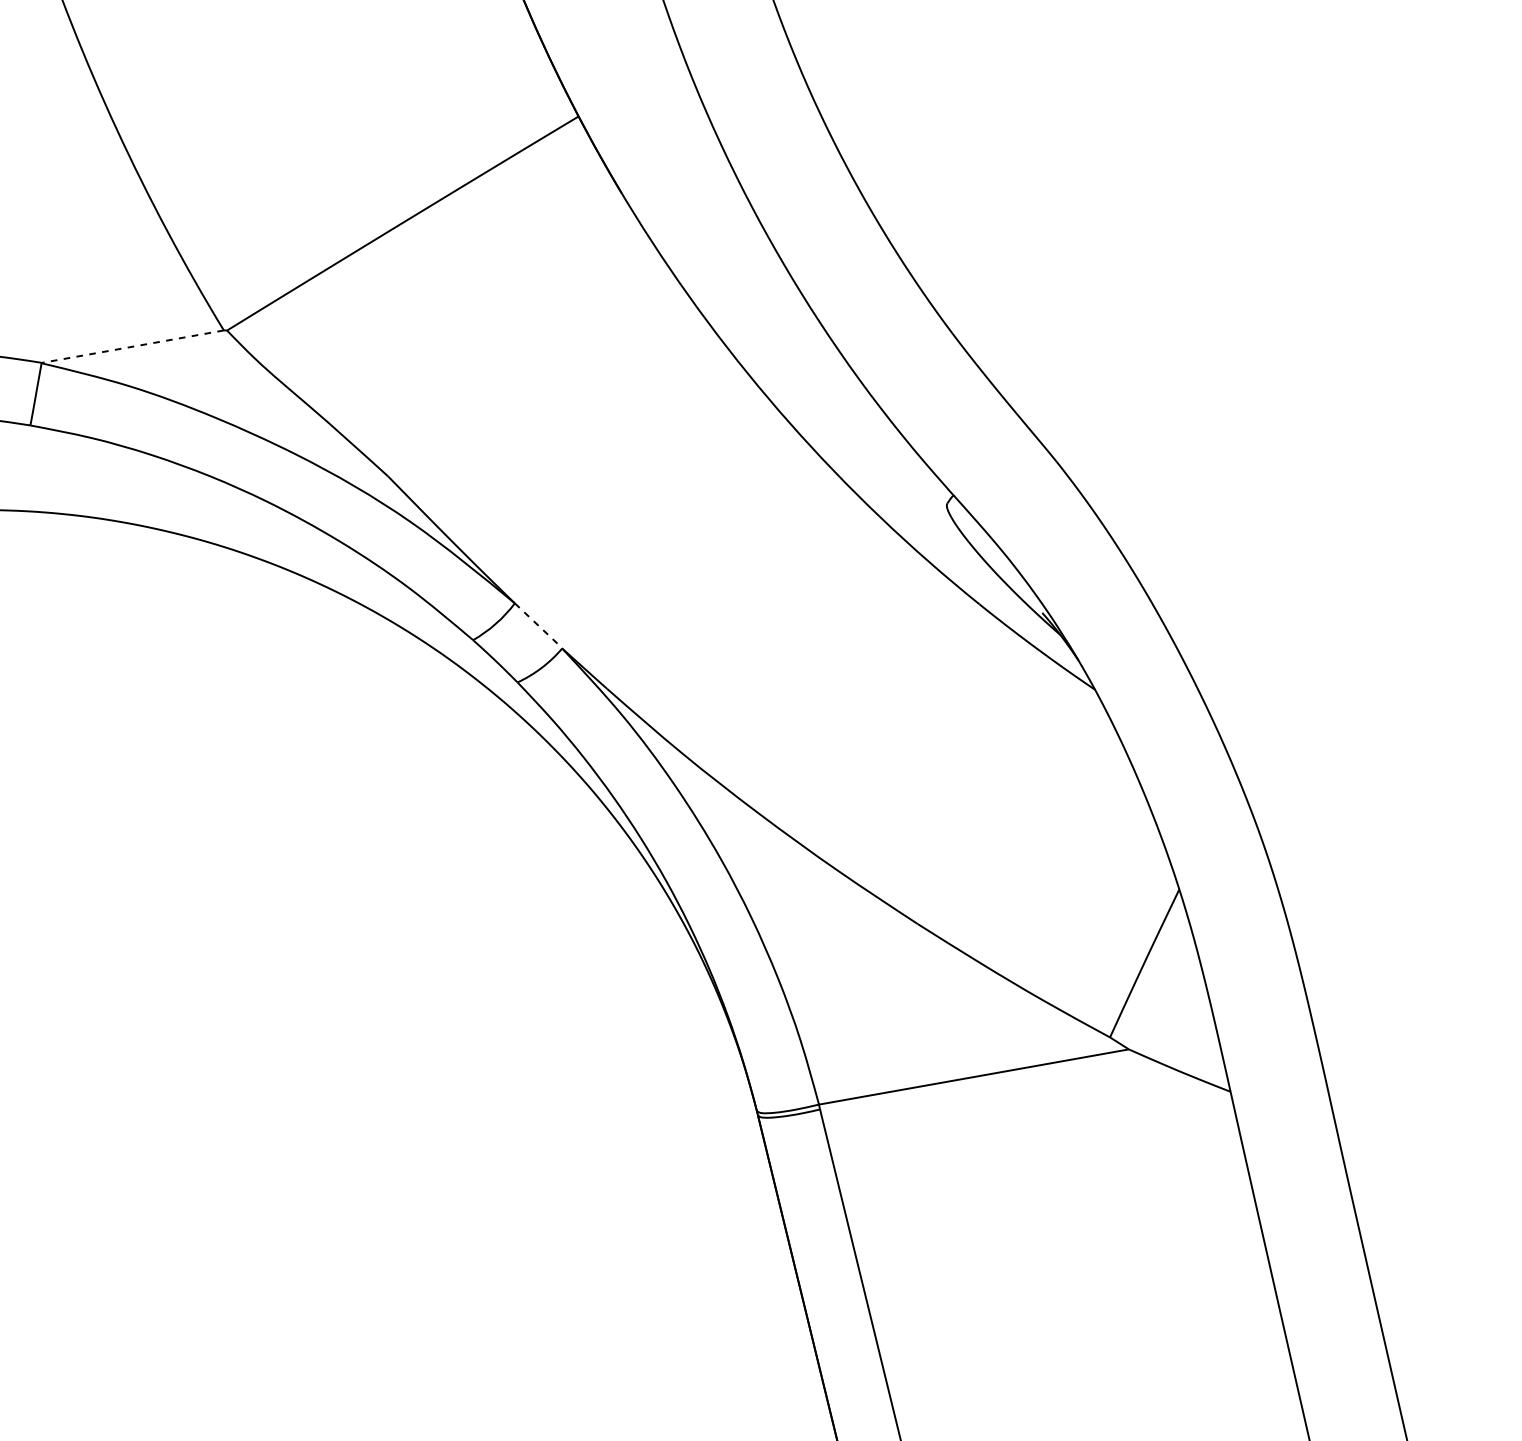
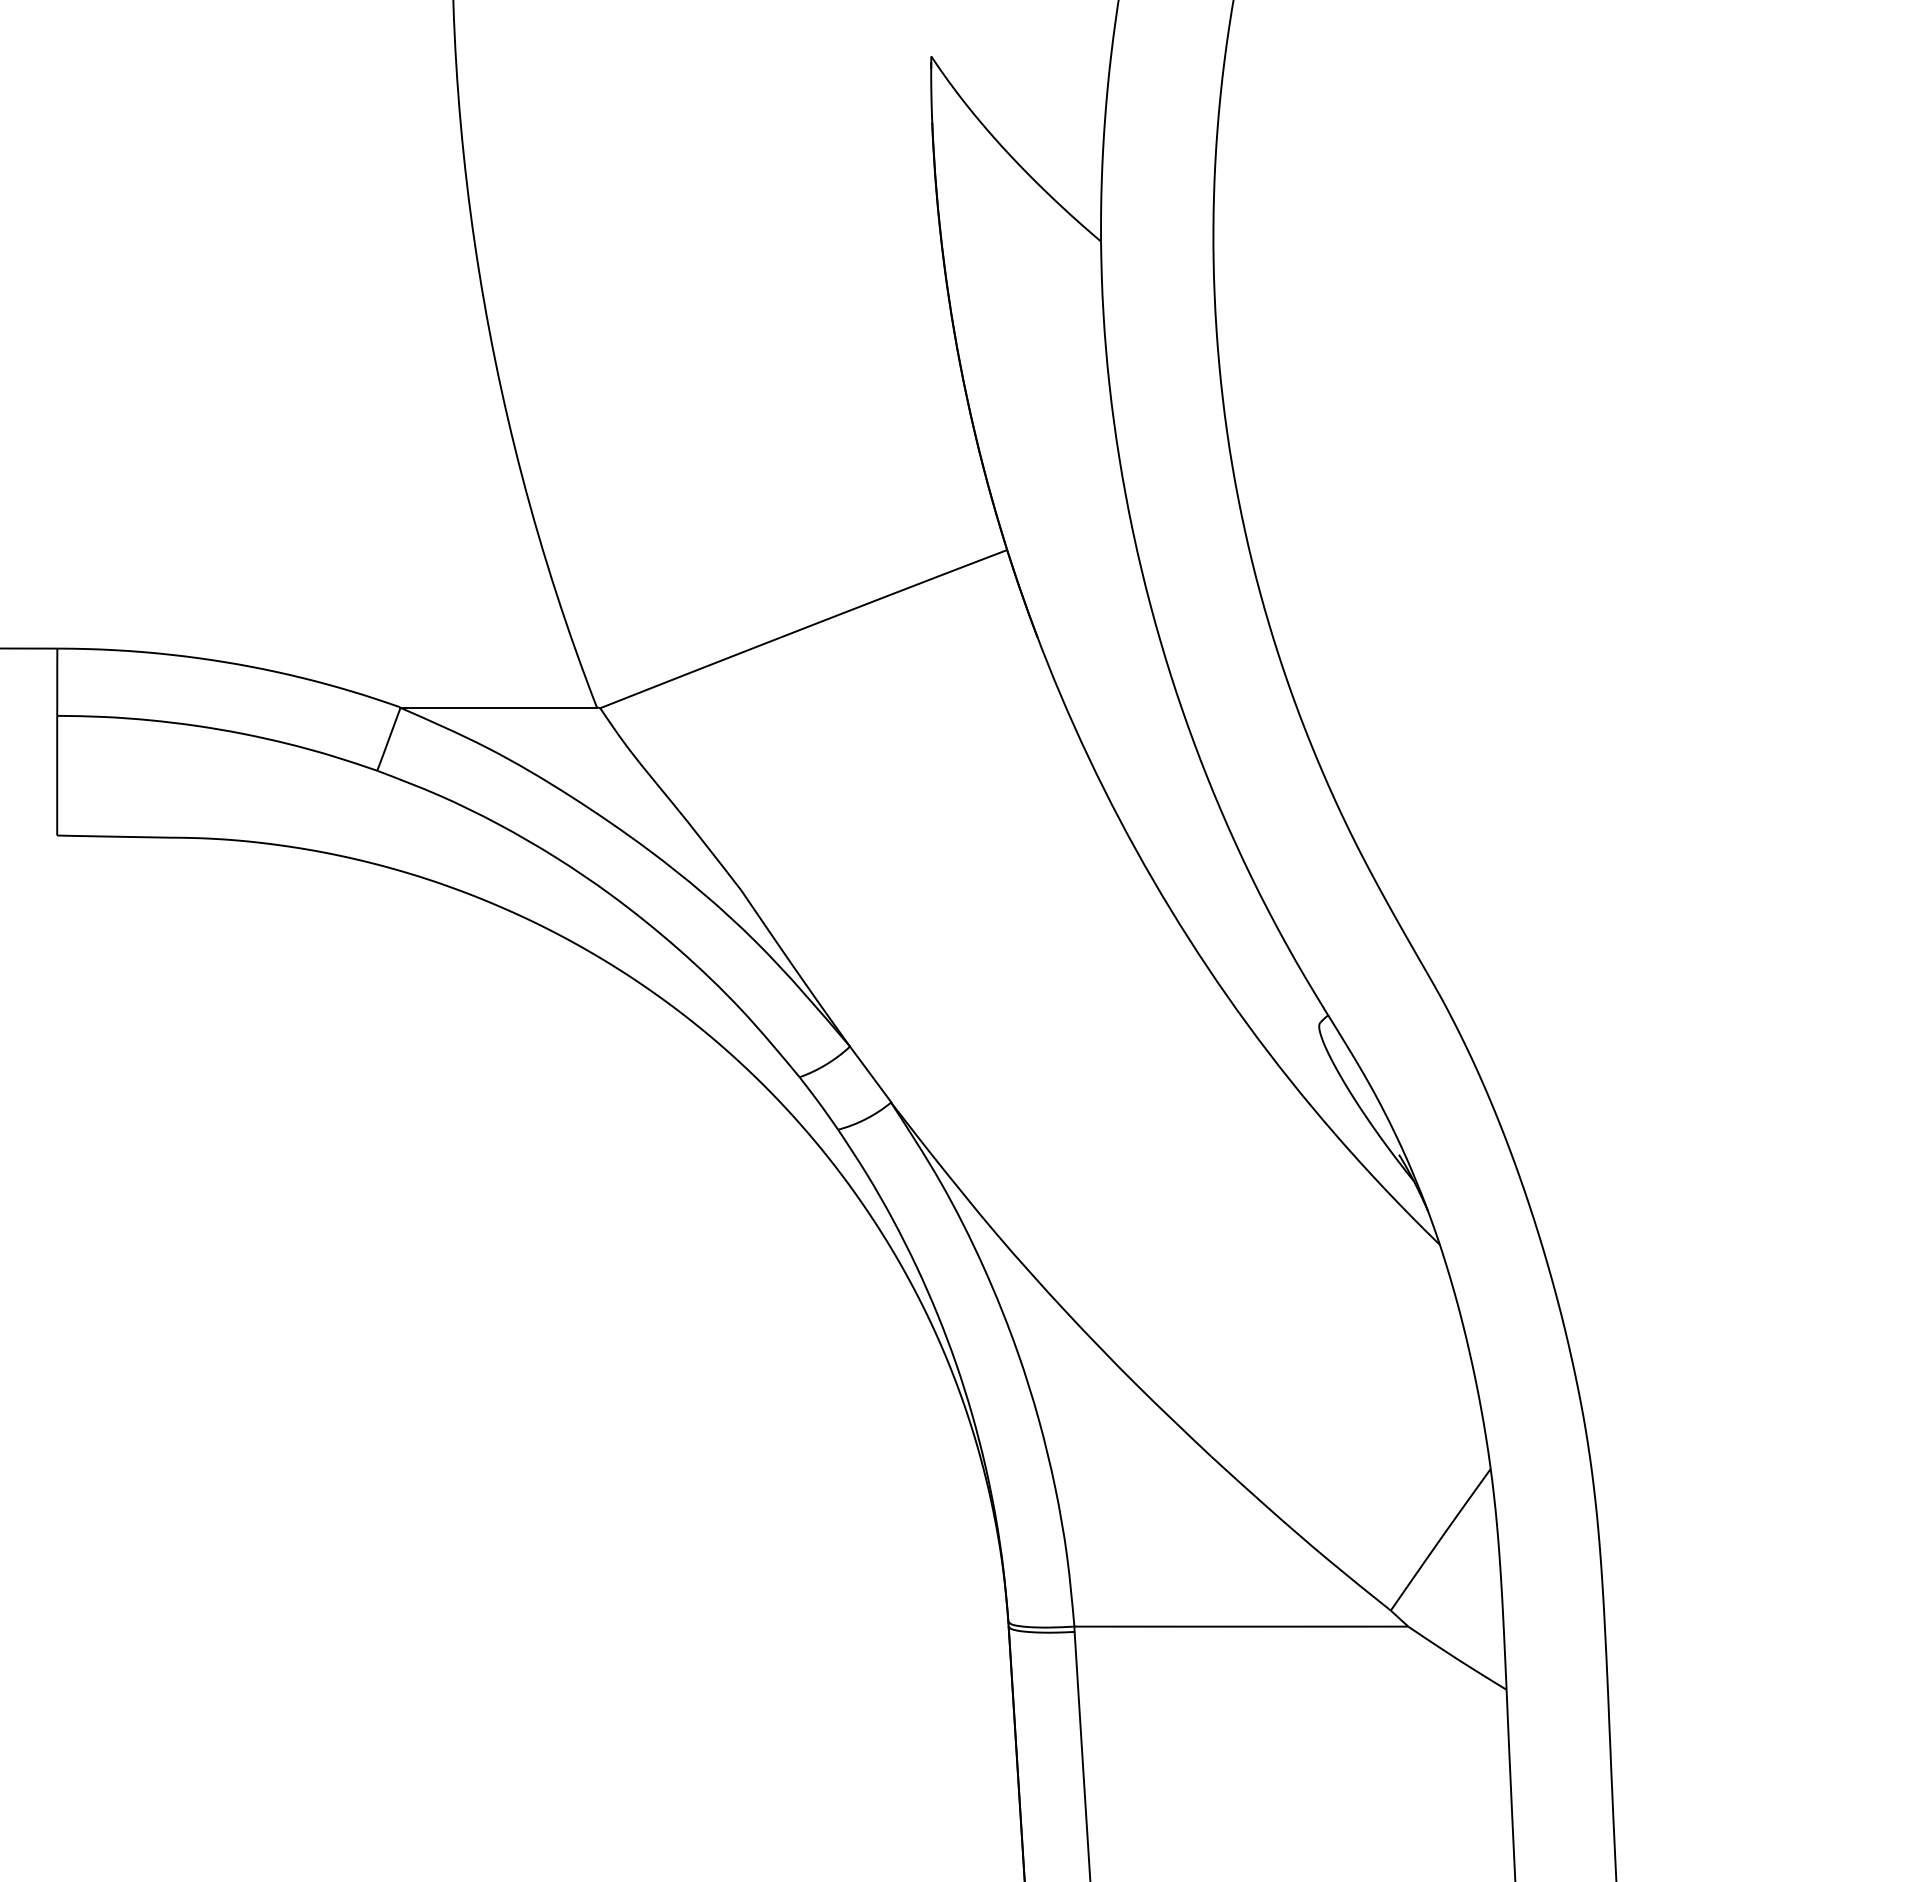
line: (132, 346) -> (498, 707), dashed -> solid
line: (538, 625) -> (870, 1074), dashed -> solid

